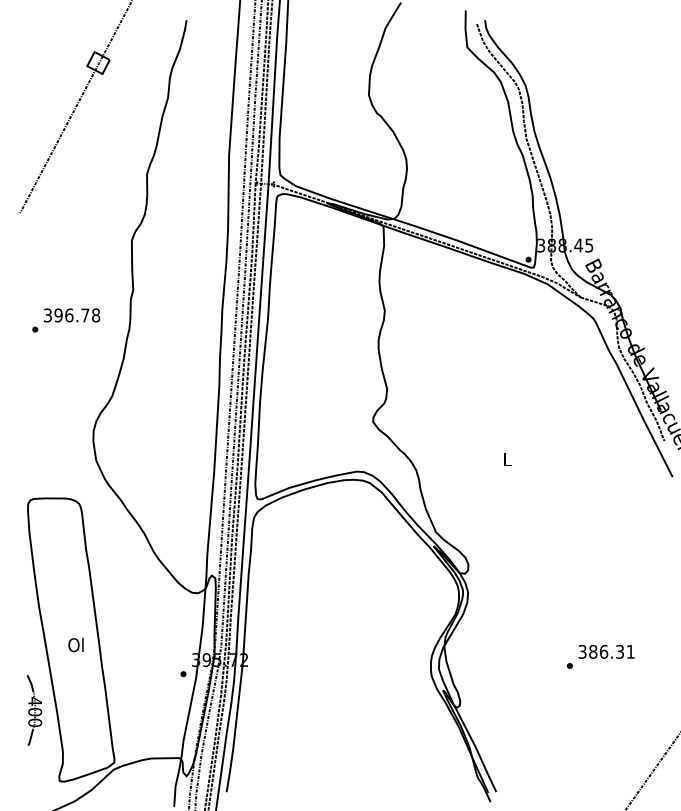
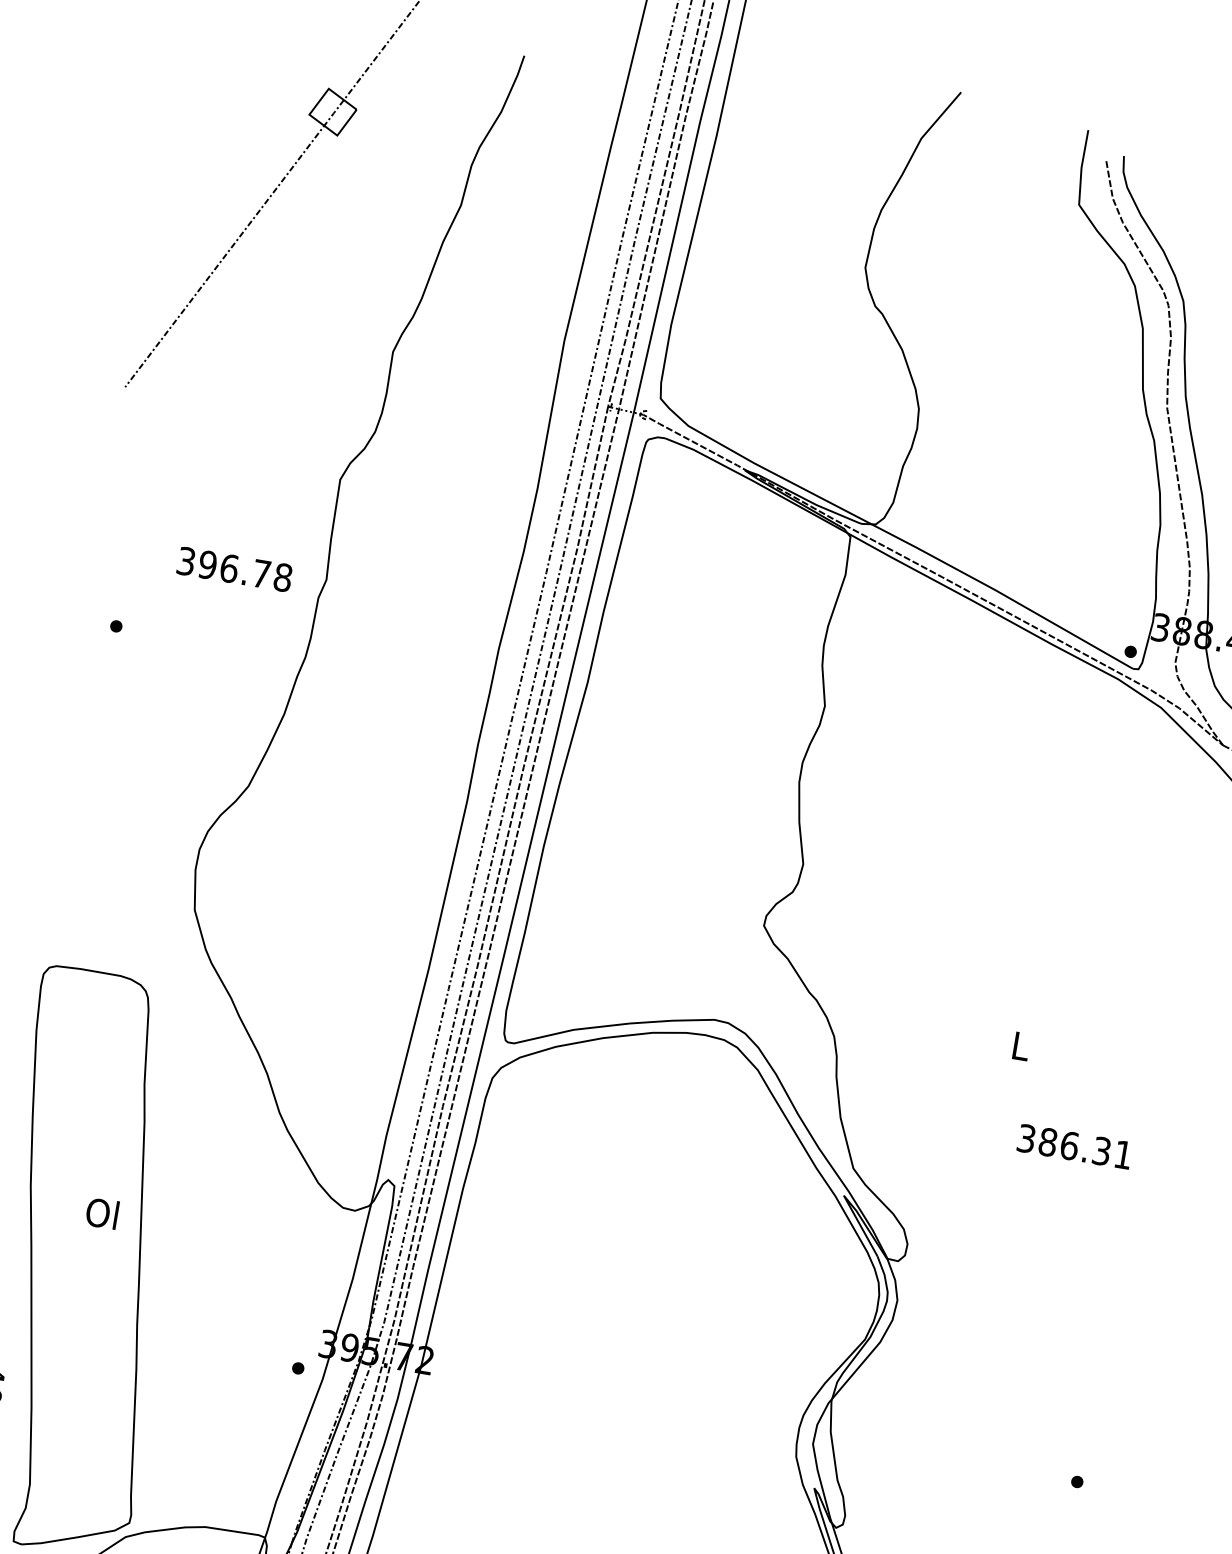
text: (72, 315) -> (235, 569), moved
text: (75, 644) -> (101, 1212), moved
text: (606, 651) -> (1074, 1145), moved

